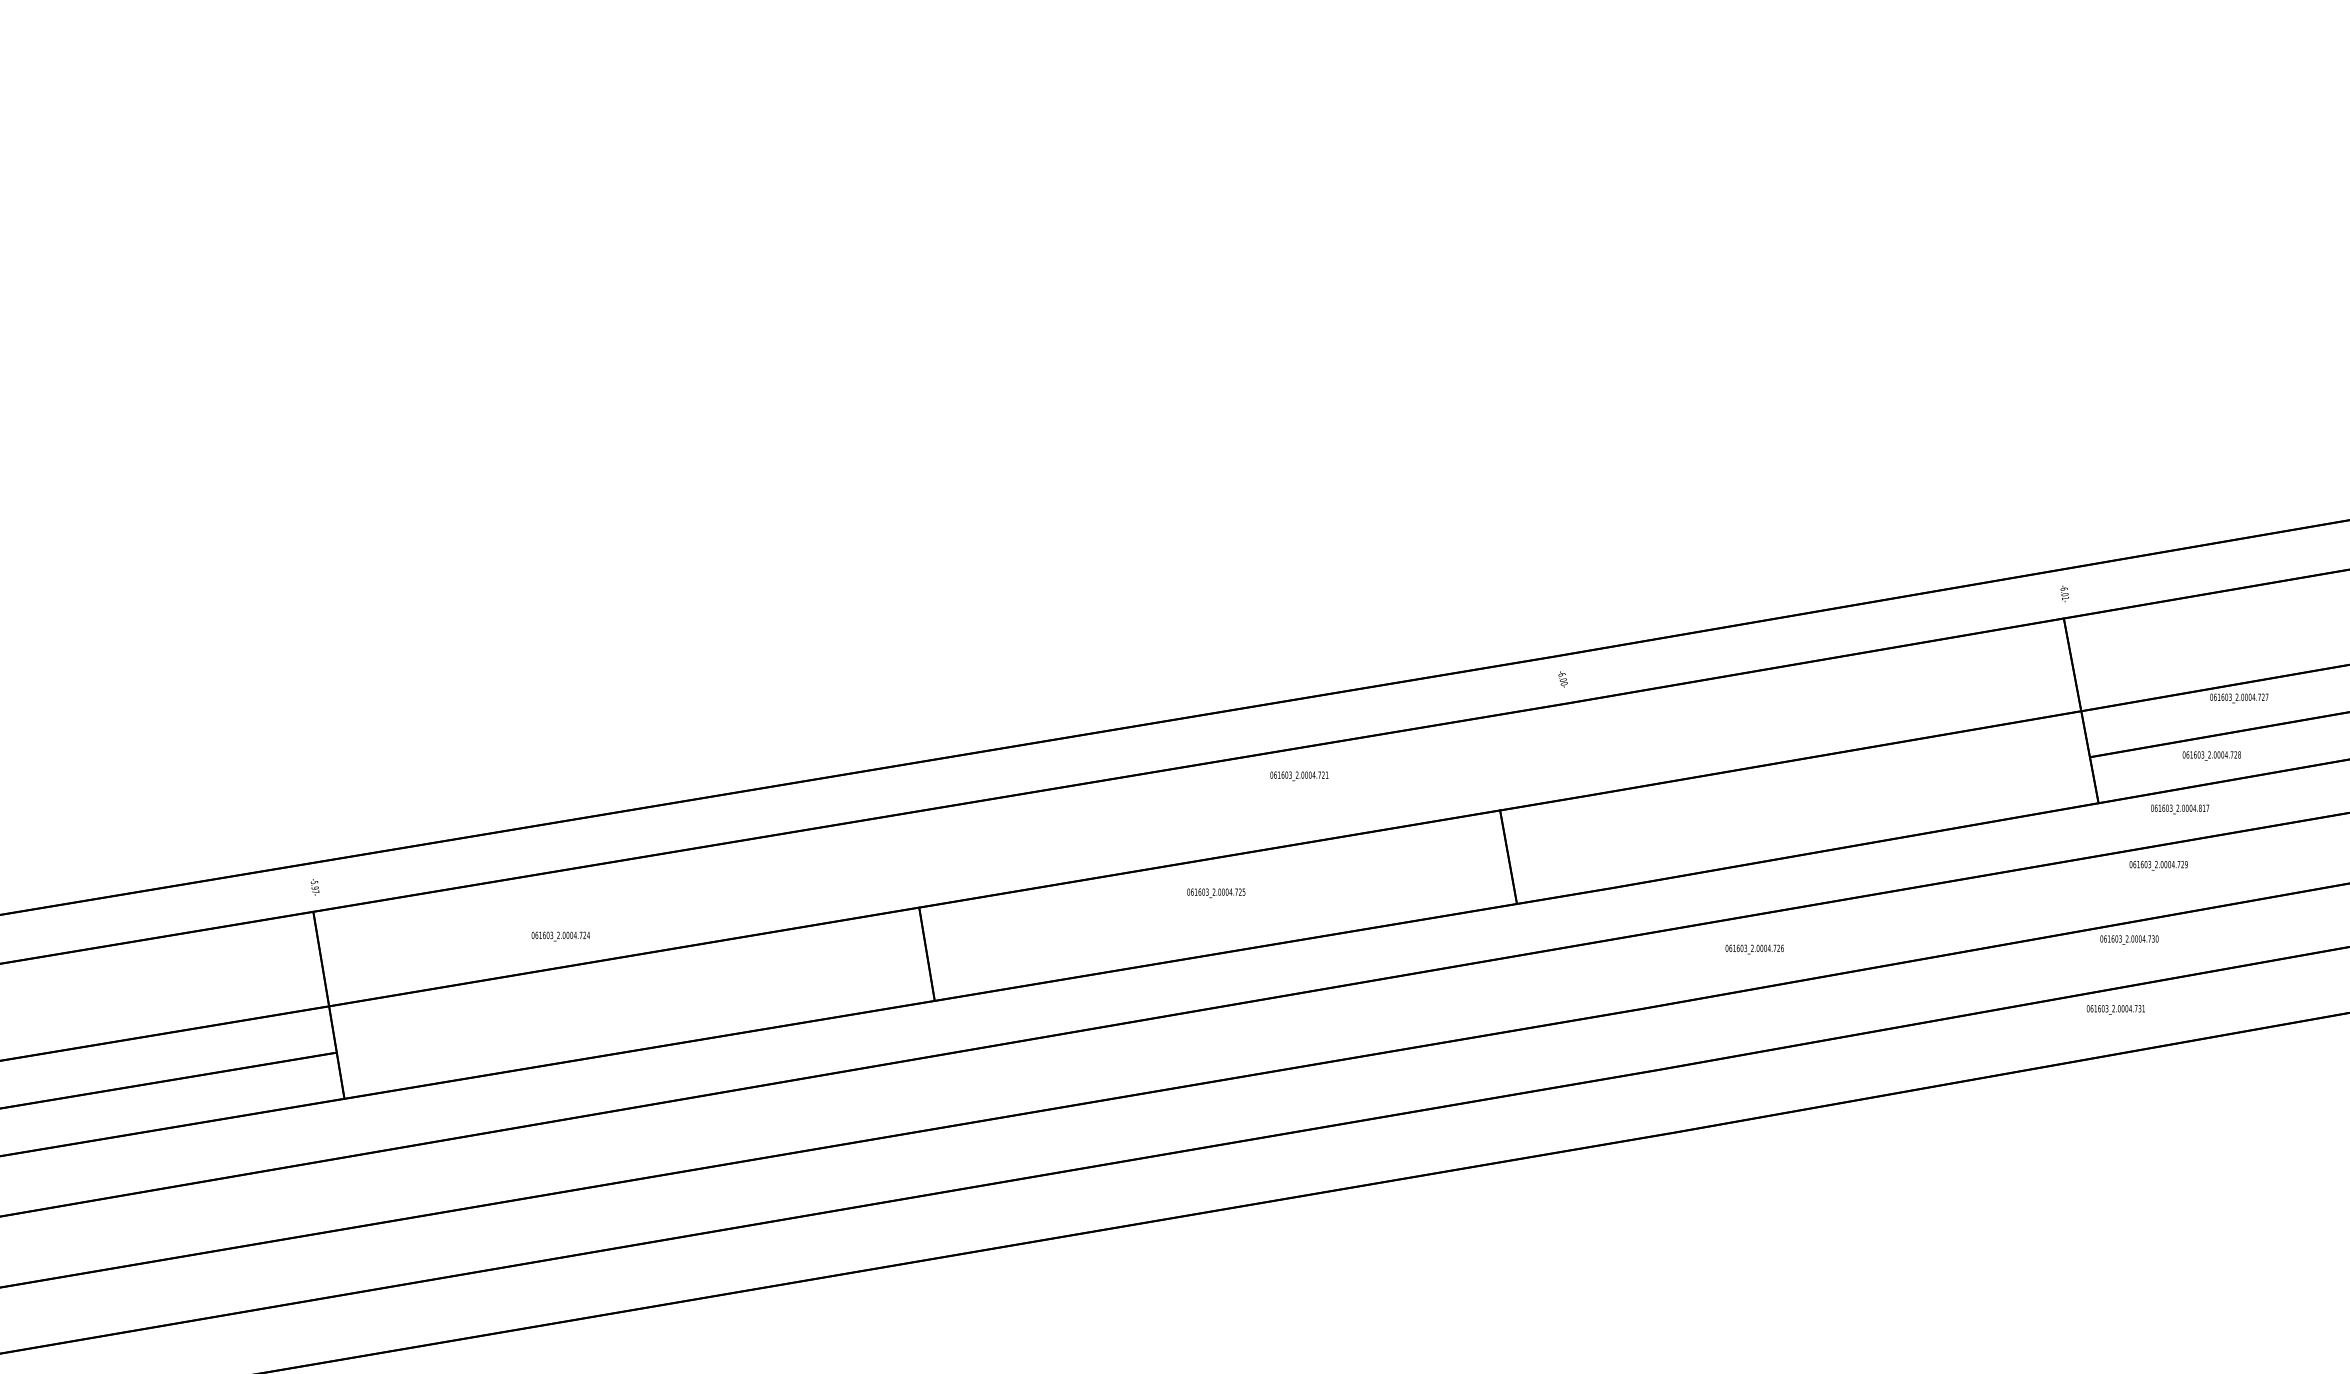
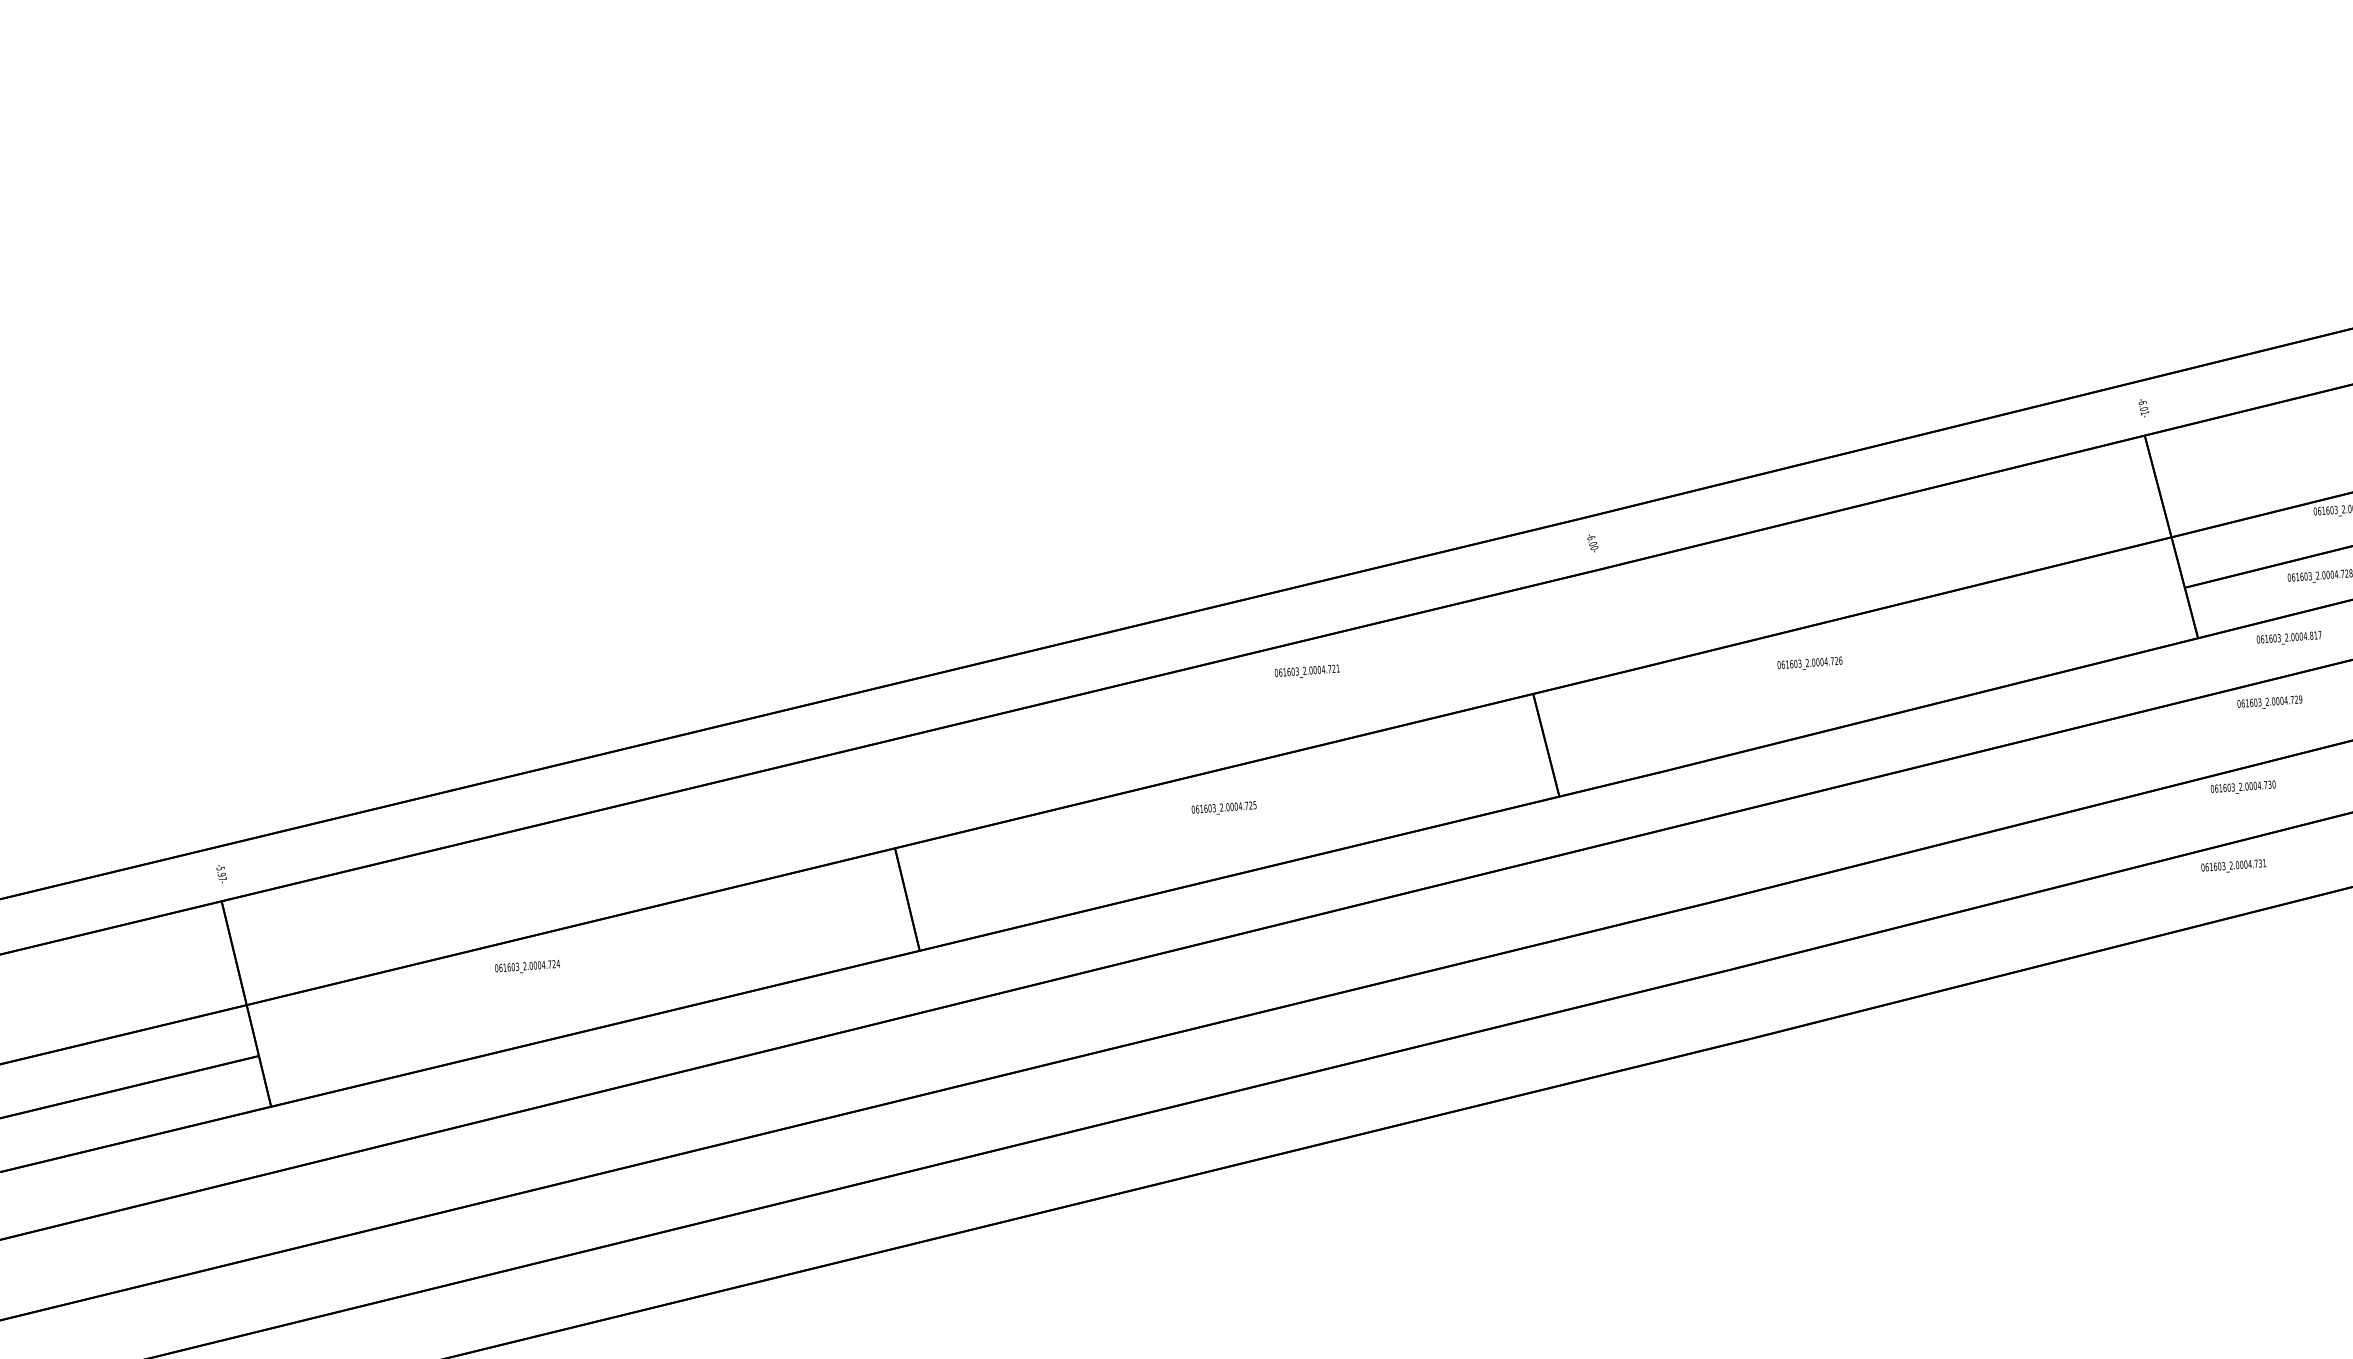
text: (560, 936) -> (527, 967), moved
text: (1754, 949) -> (1809, 664), moved

